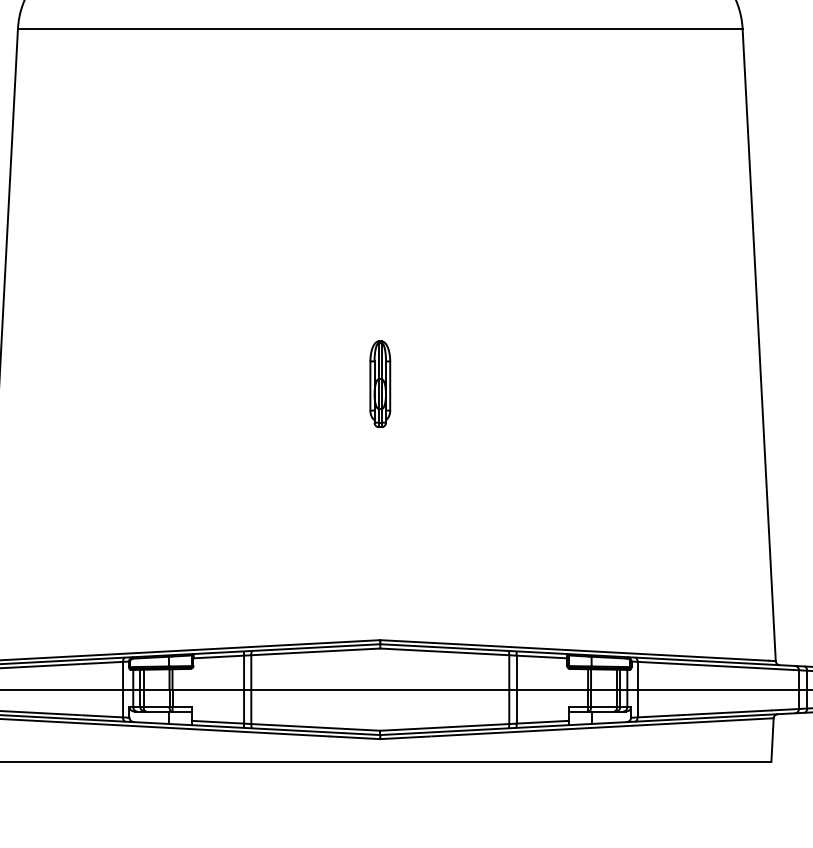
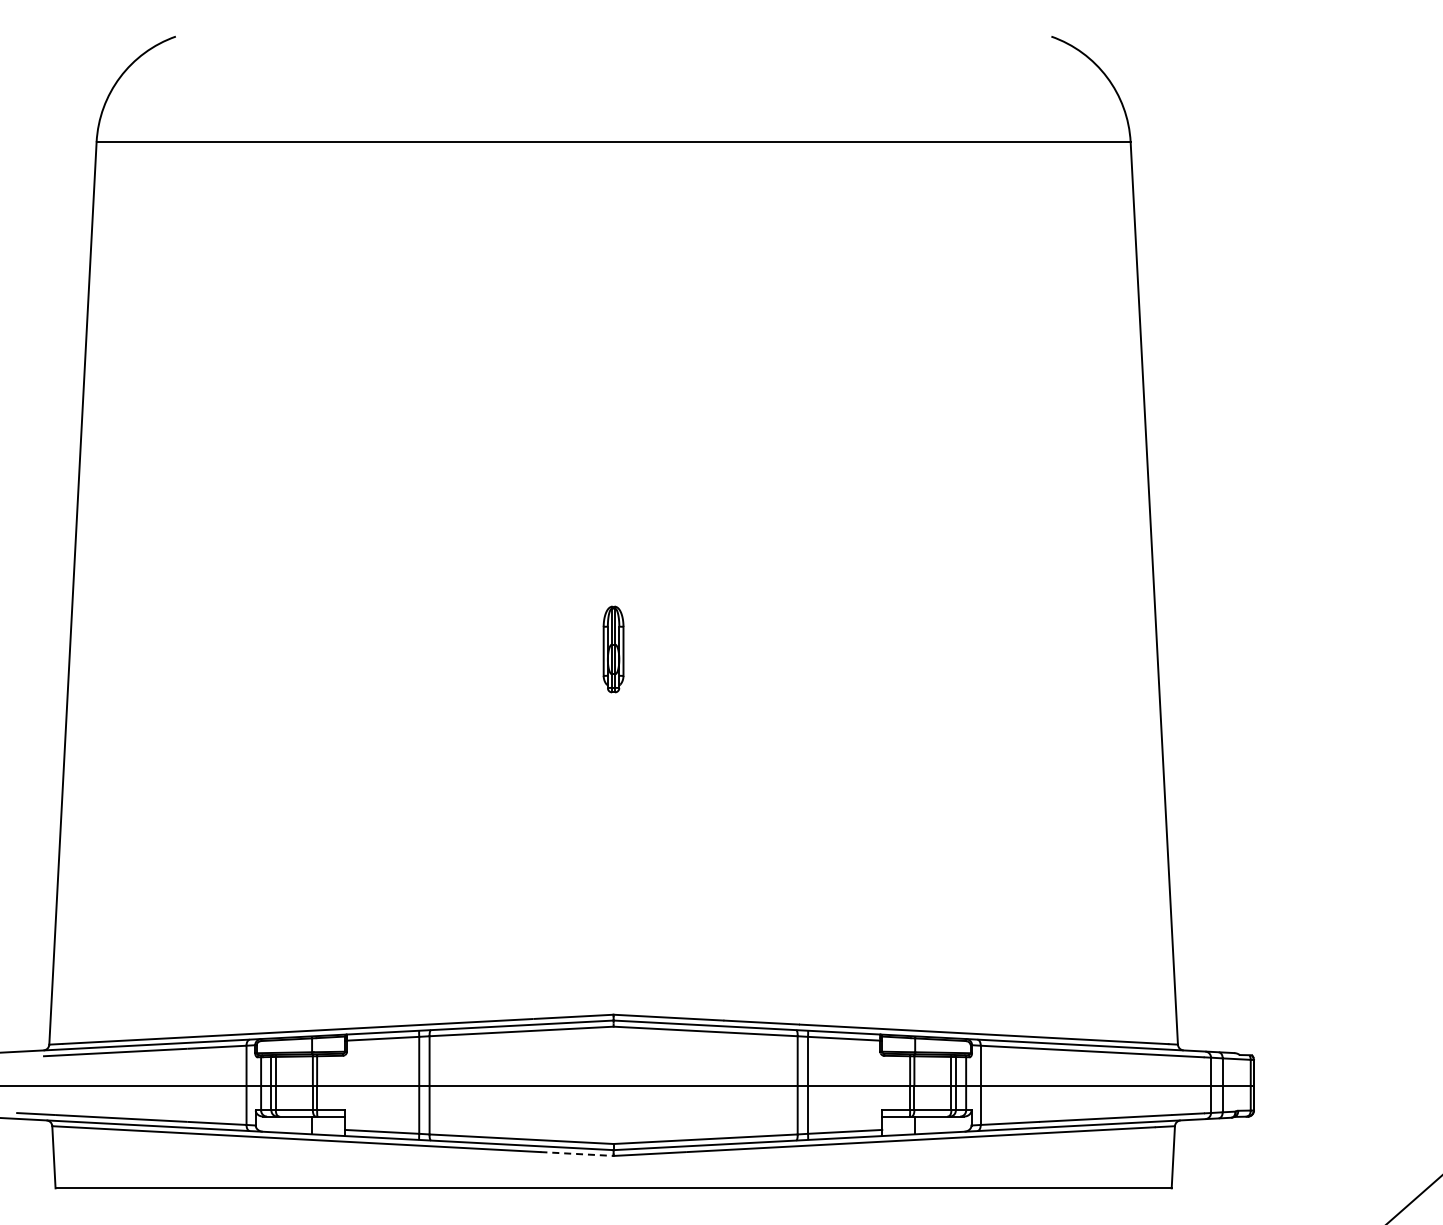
part: (380, 384) -> (613, 649), size x0.7
line: (354, 738) -> (576, 1154), solid -> dashed

